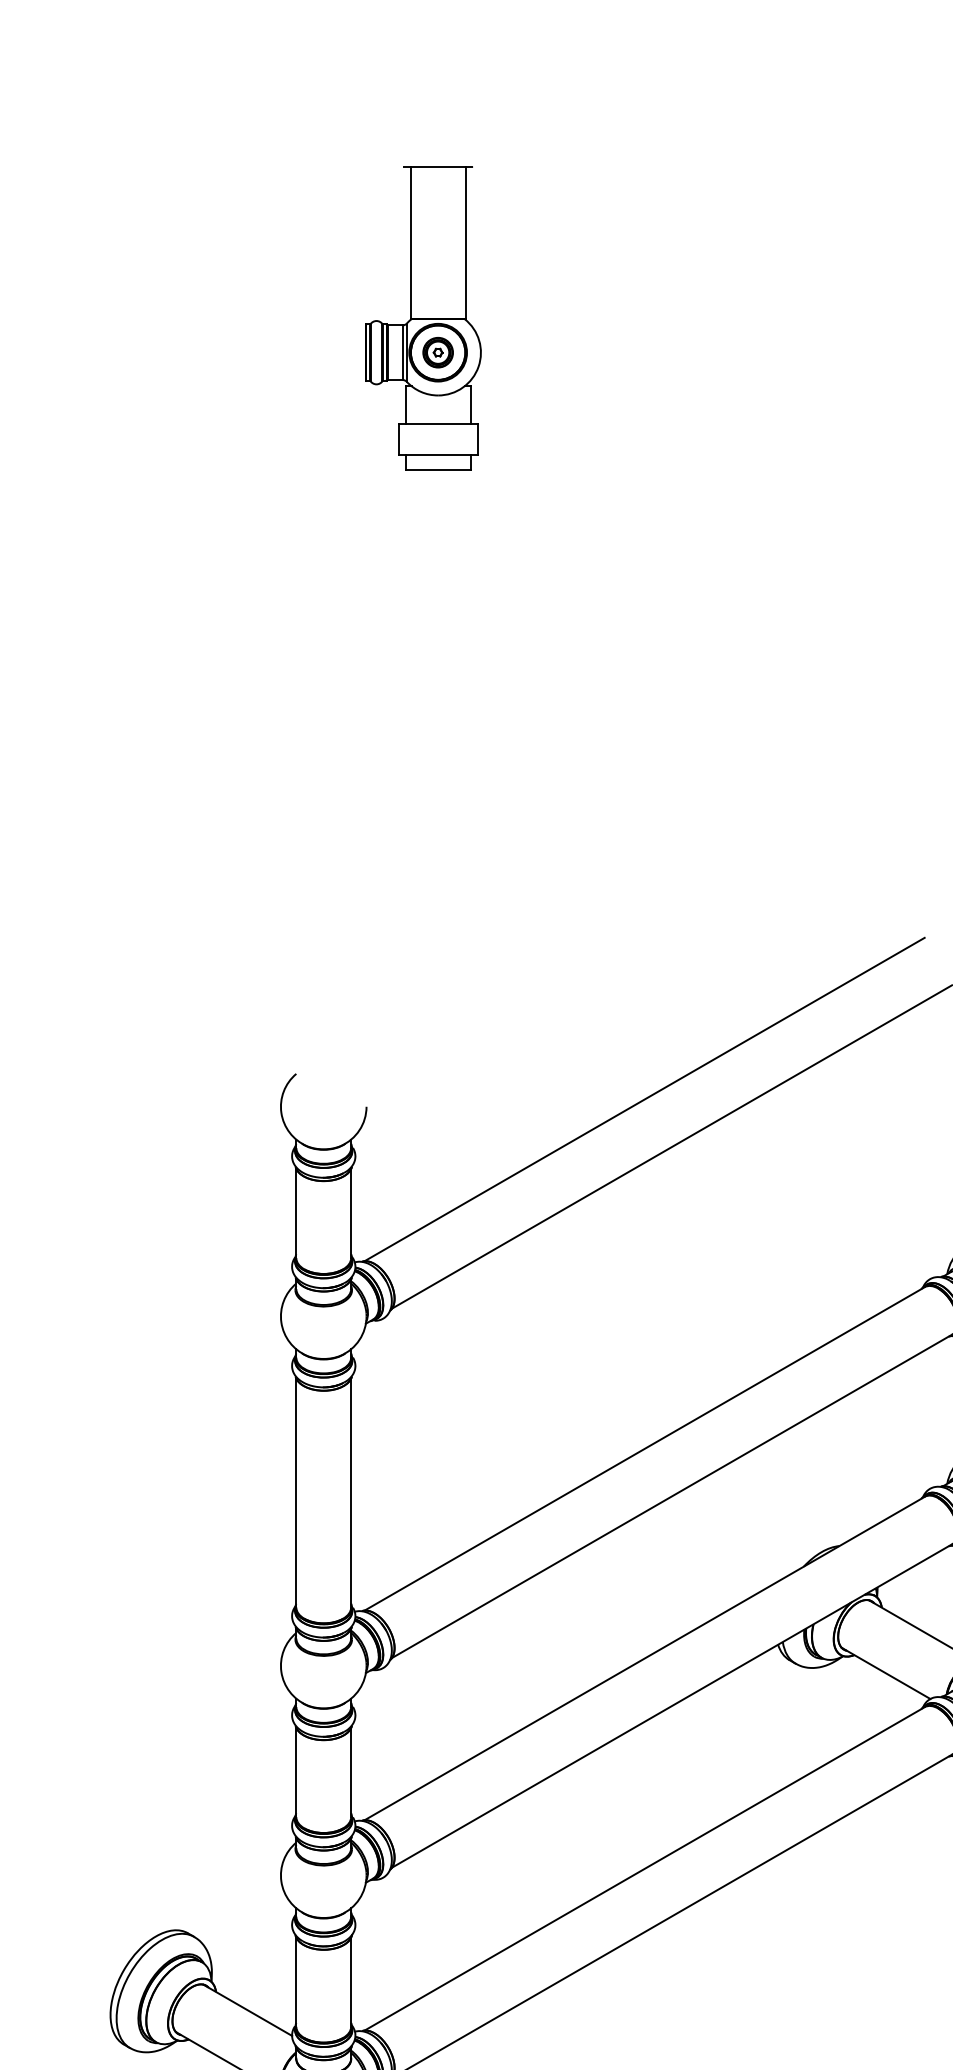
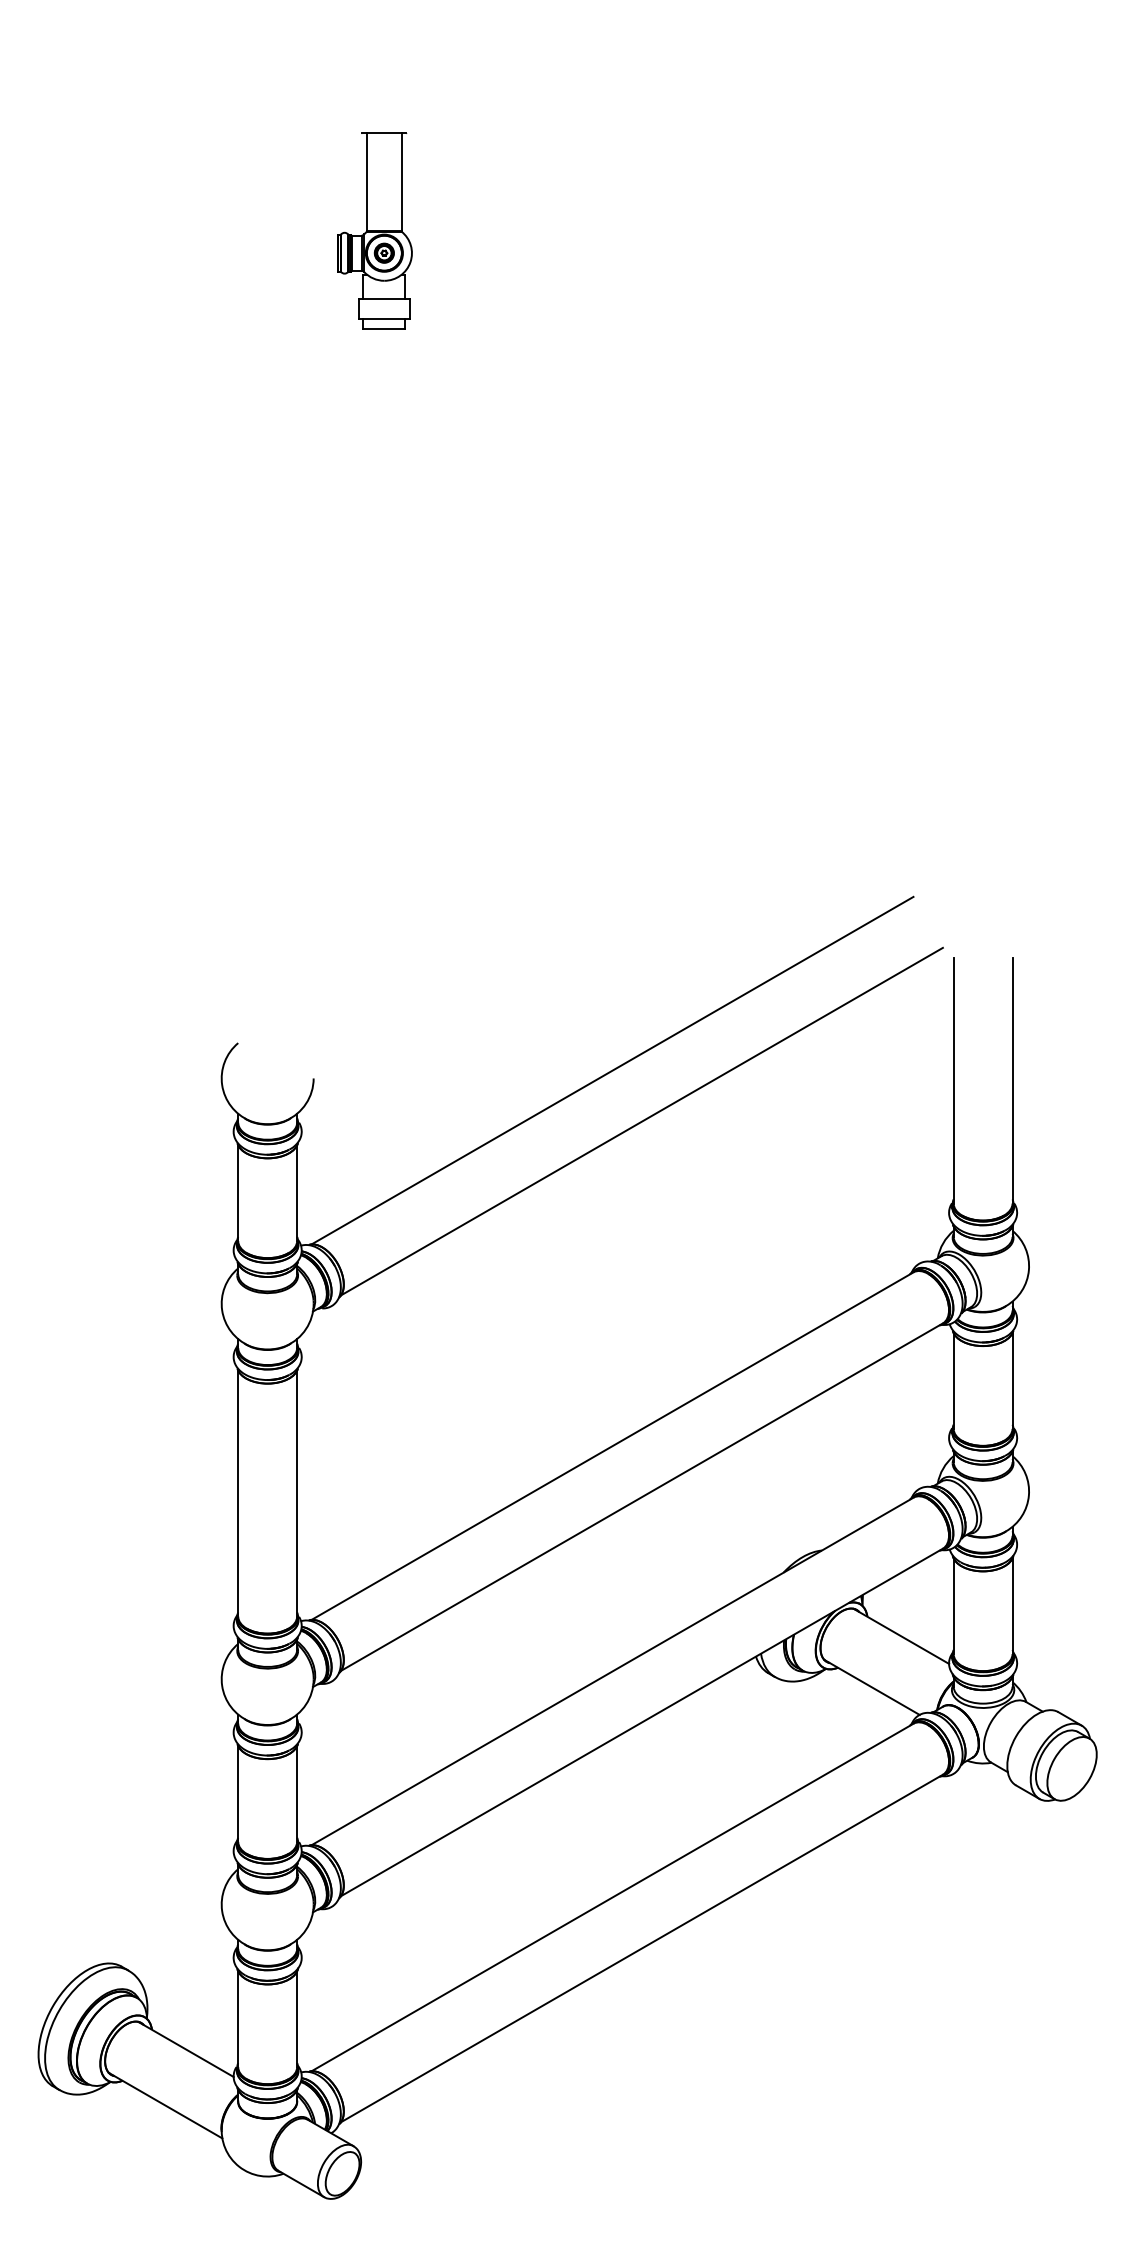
part: (423, 317) -> (374, 230), size x0.6

